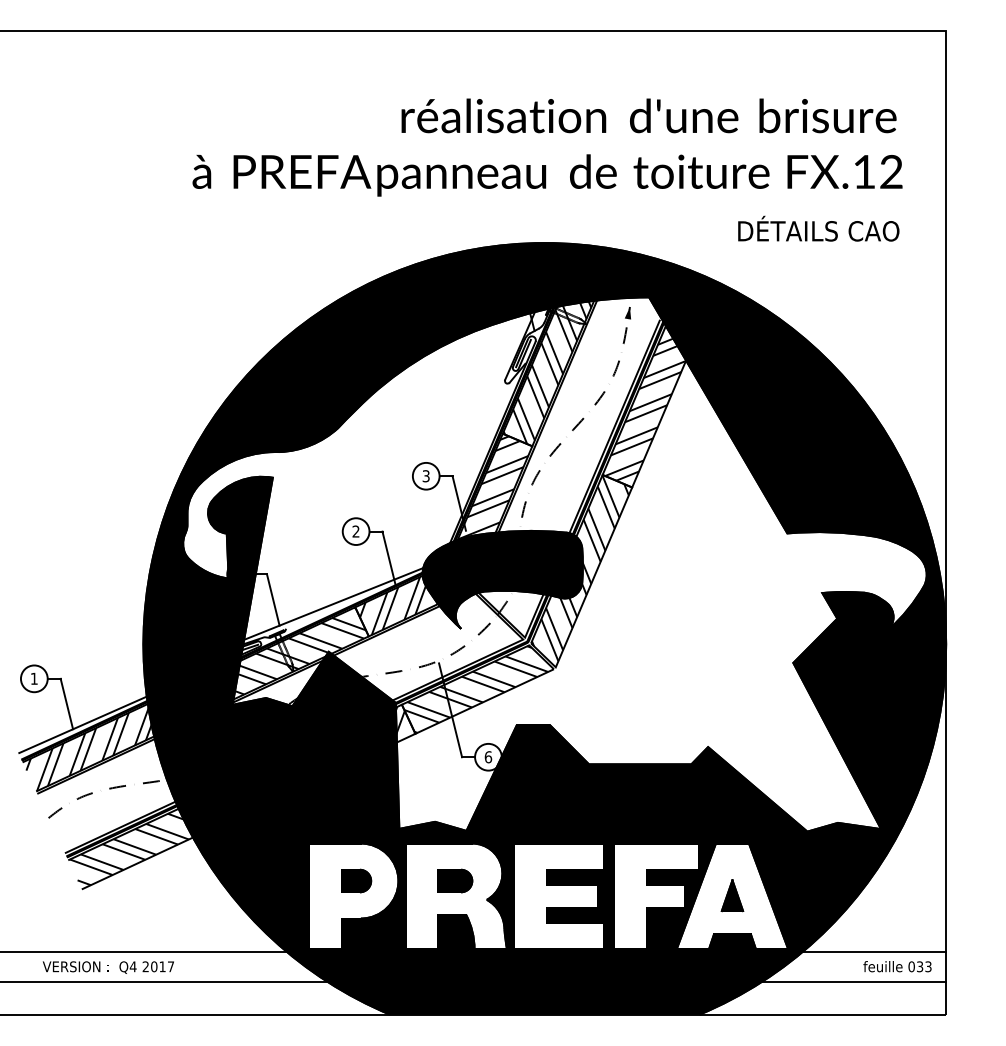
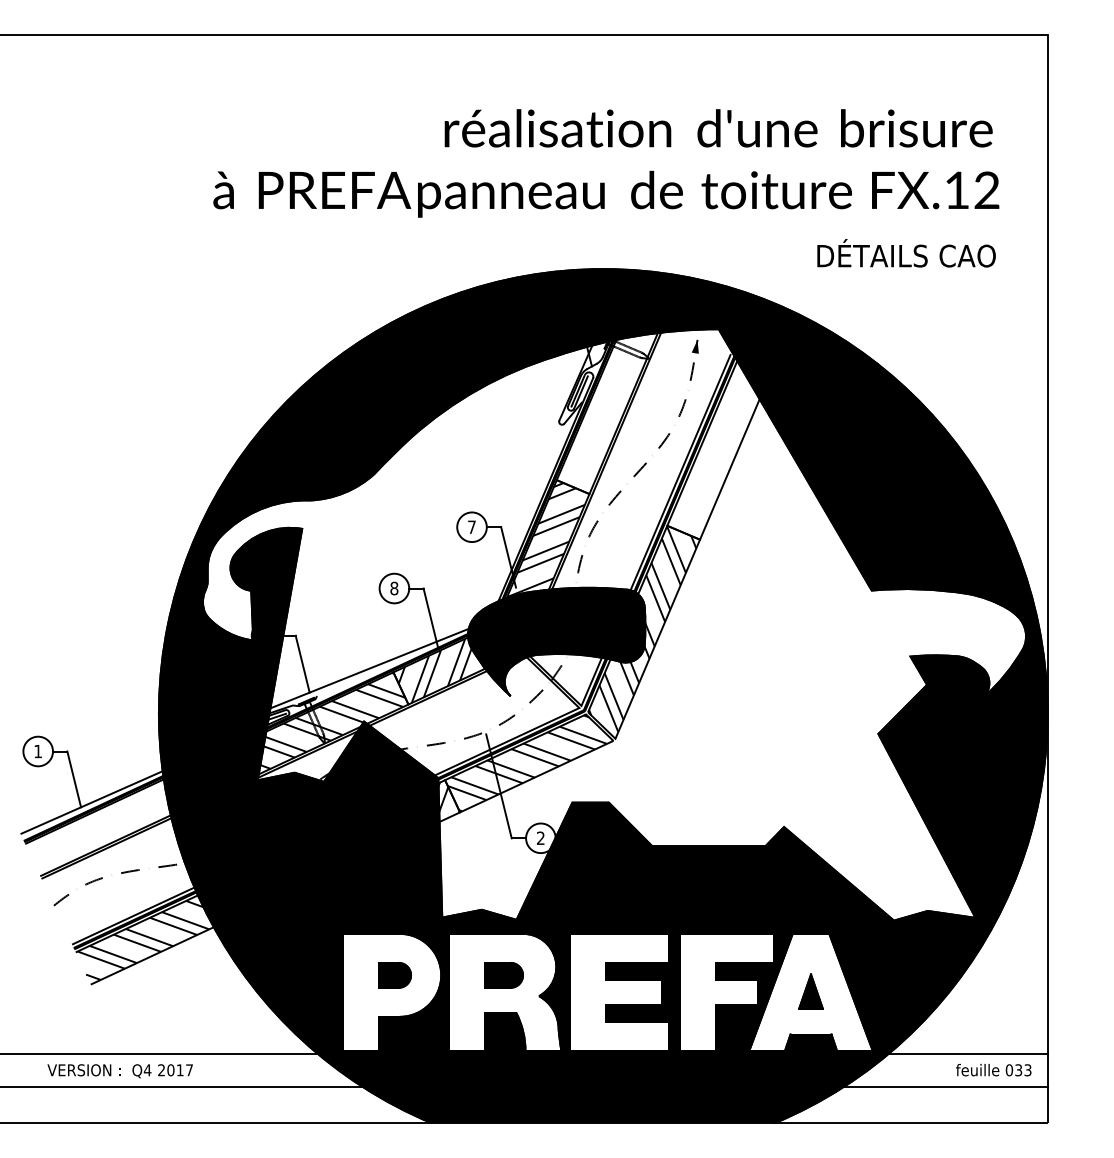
hatch: (547, 363) -> (606, 402), removed
hatch: (650, 406) -> (720, 450), removed
text: (425, 476) -> (471, 527), 3 -> 7
text: (355, 531) -> (393, 588), 2 -> 8
hatch: (97, 746) -> (108, 826), removed
text: (488, 757) -> (540, 838), 6 -> 2

